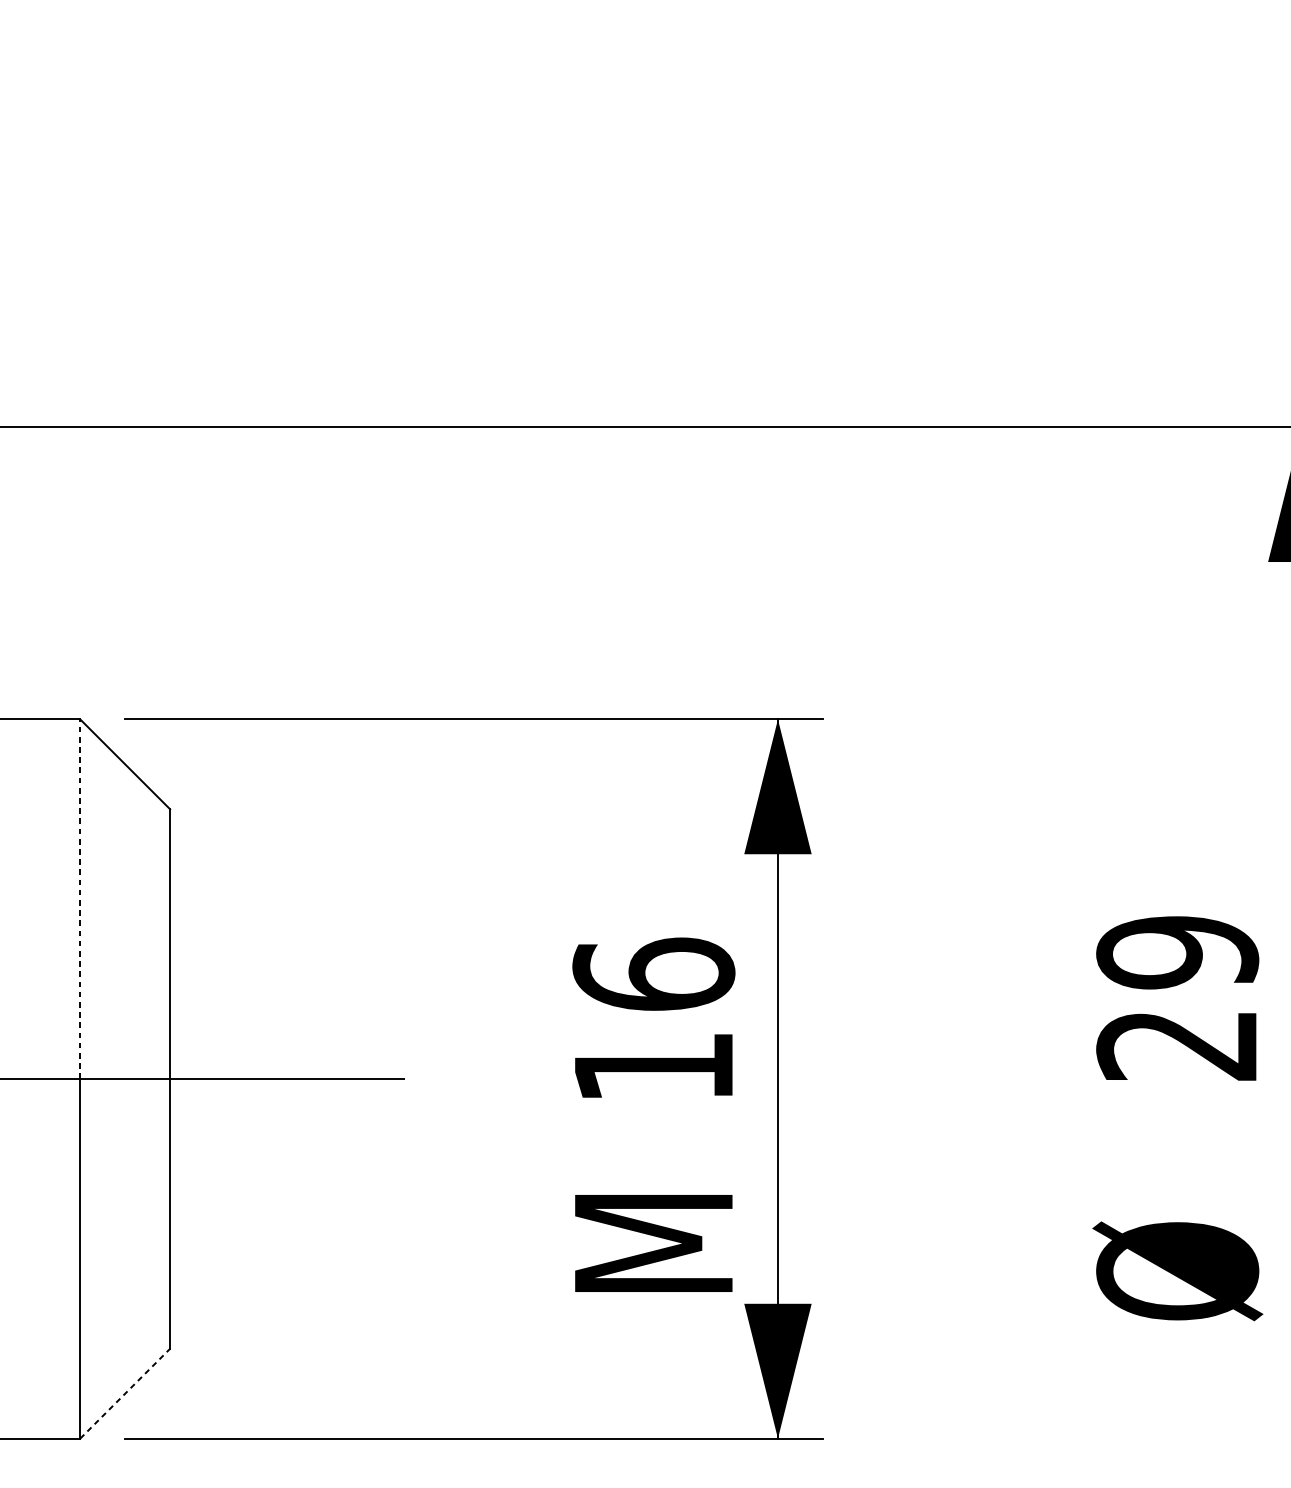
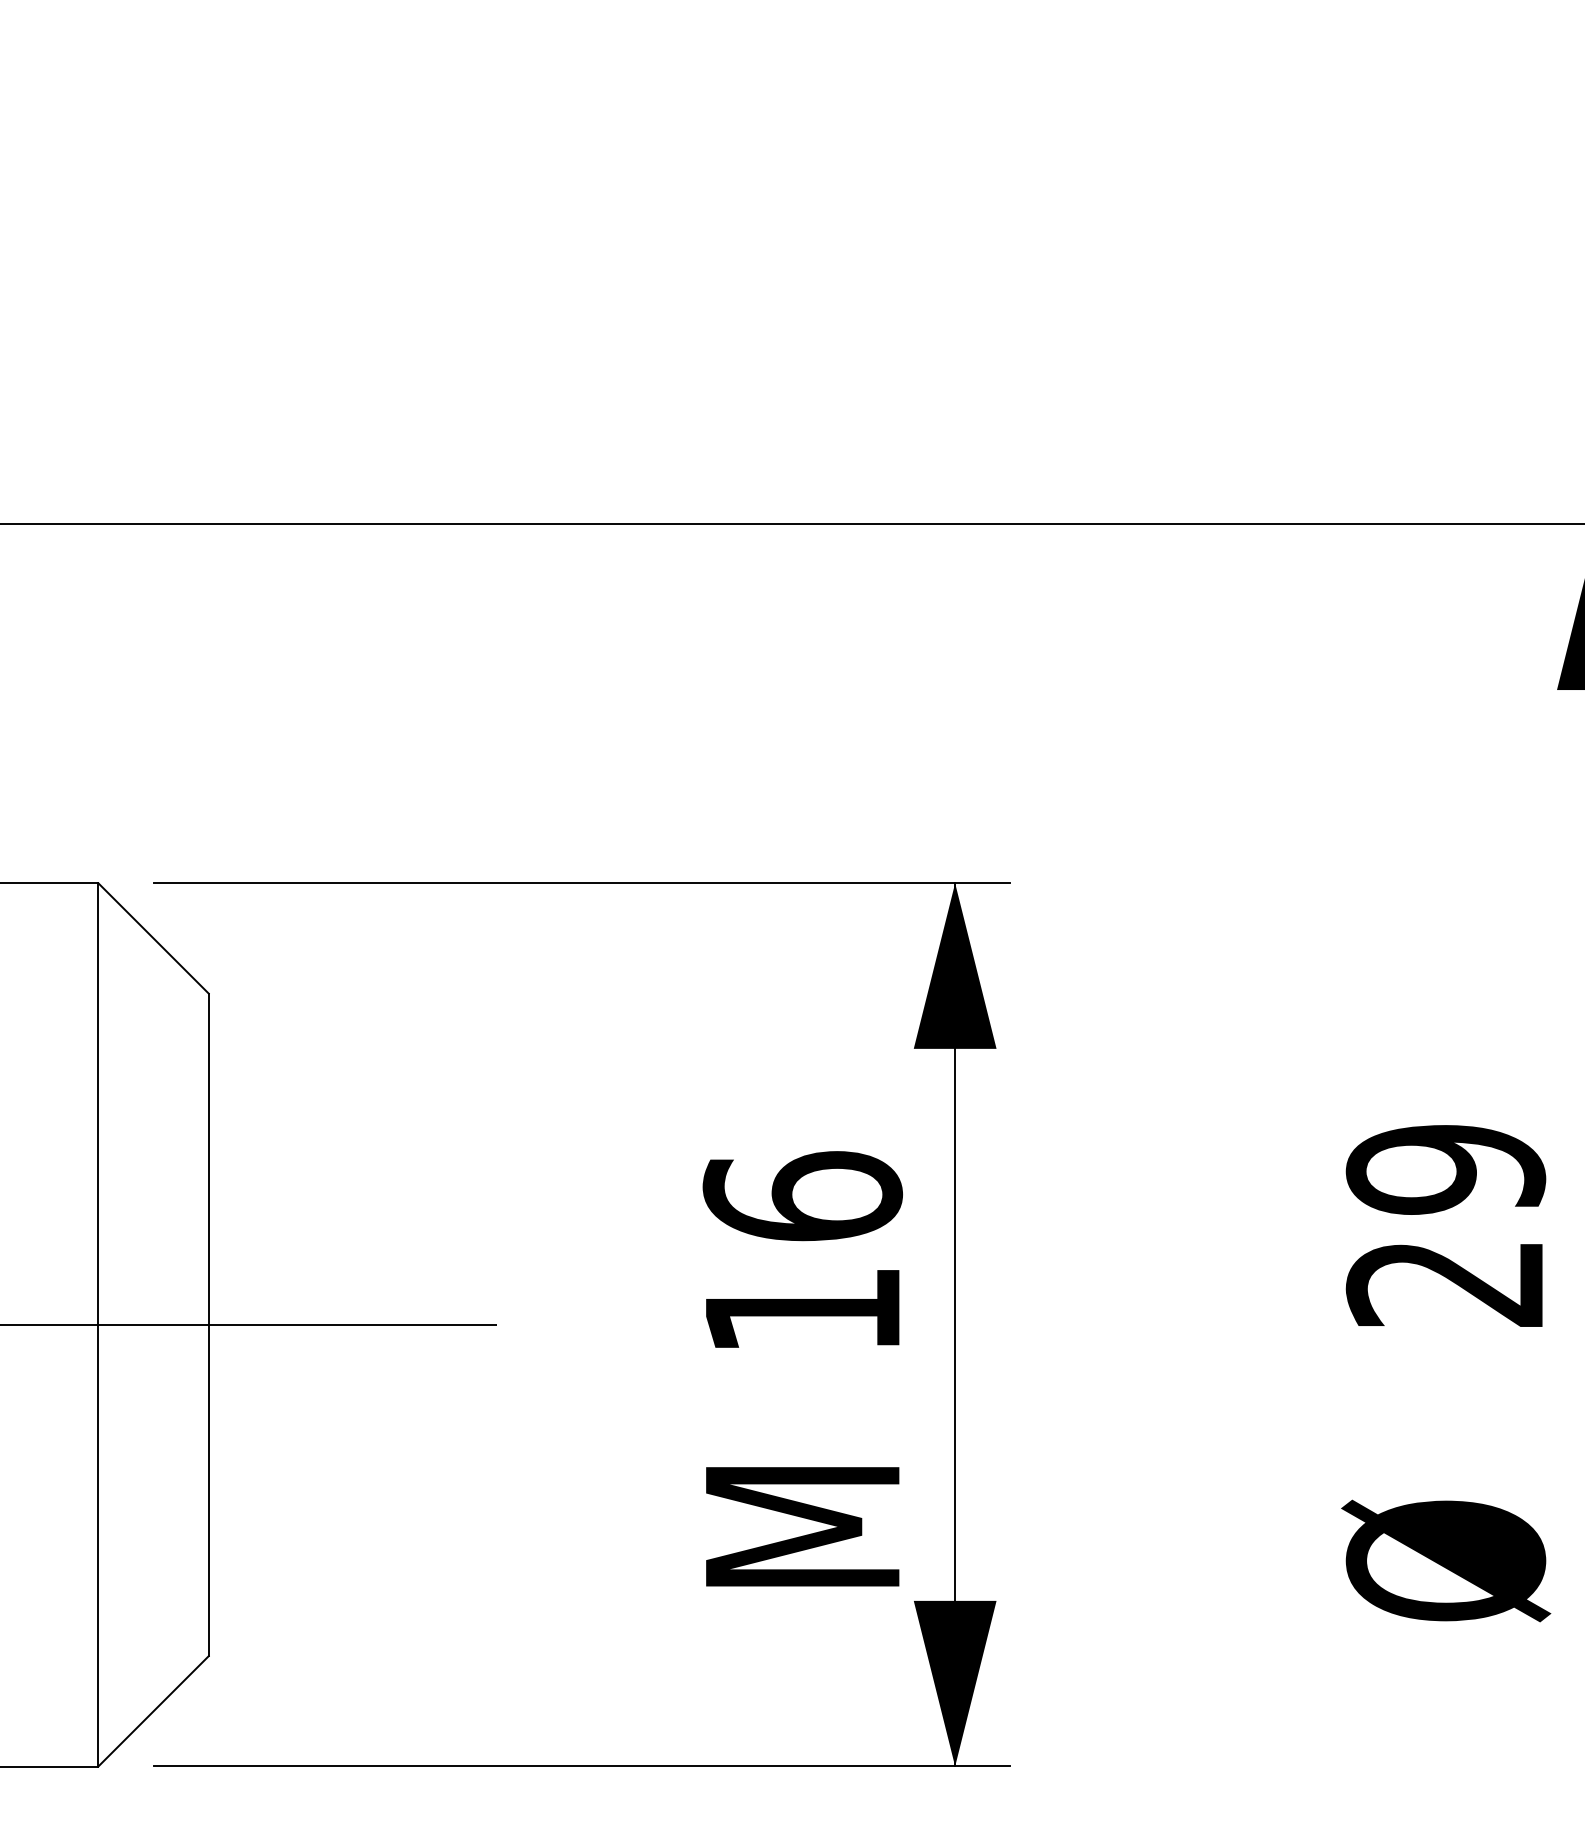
line: (80, 899) -> (98, 1104), dashed -> solid
line: (125, 1393) -> (153, 1710), dashed -> solid

